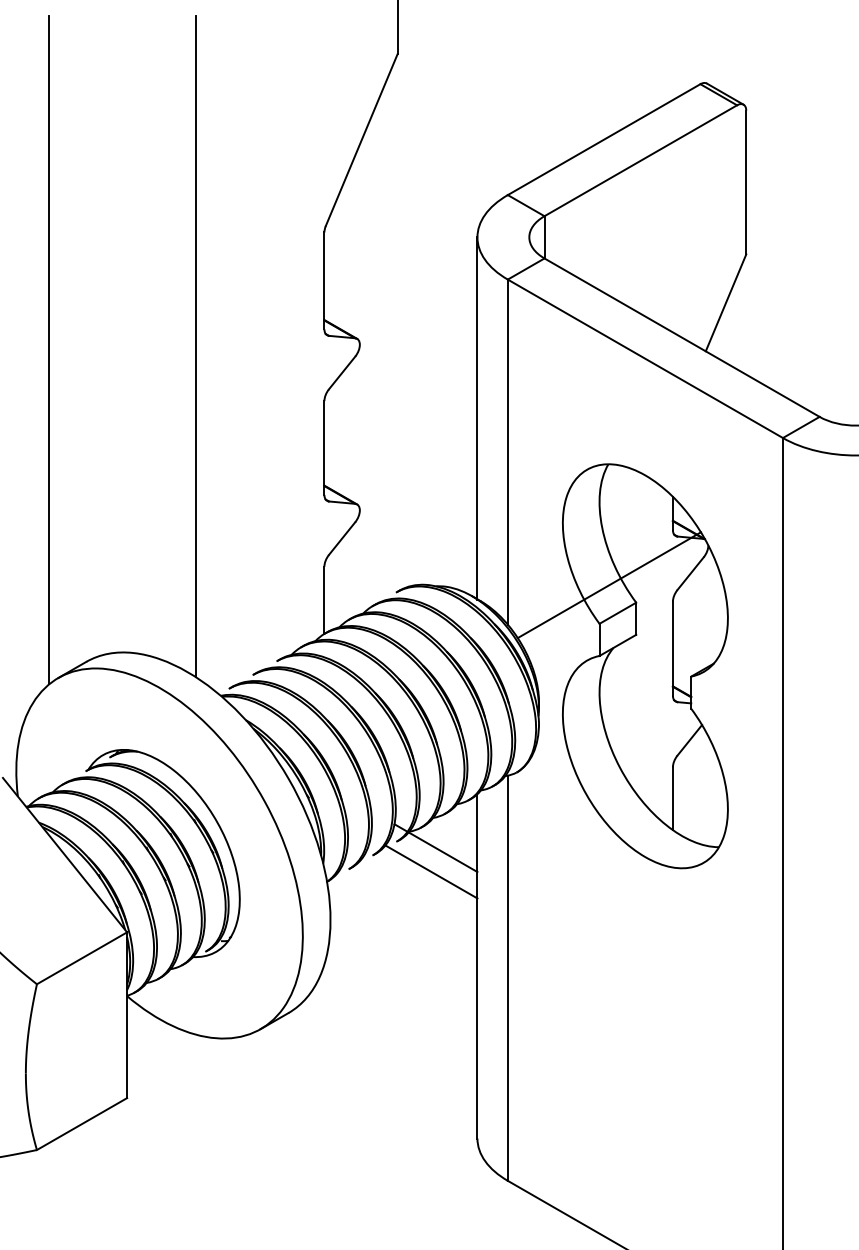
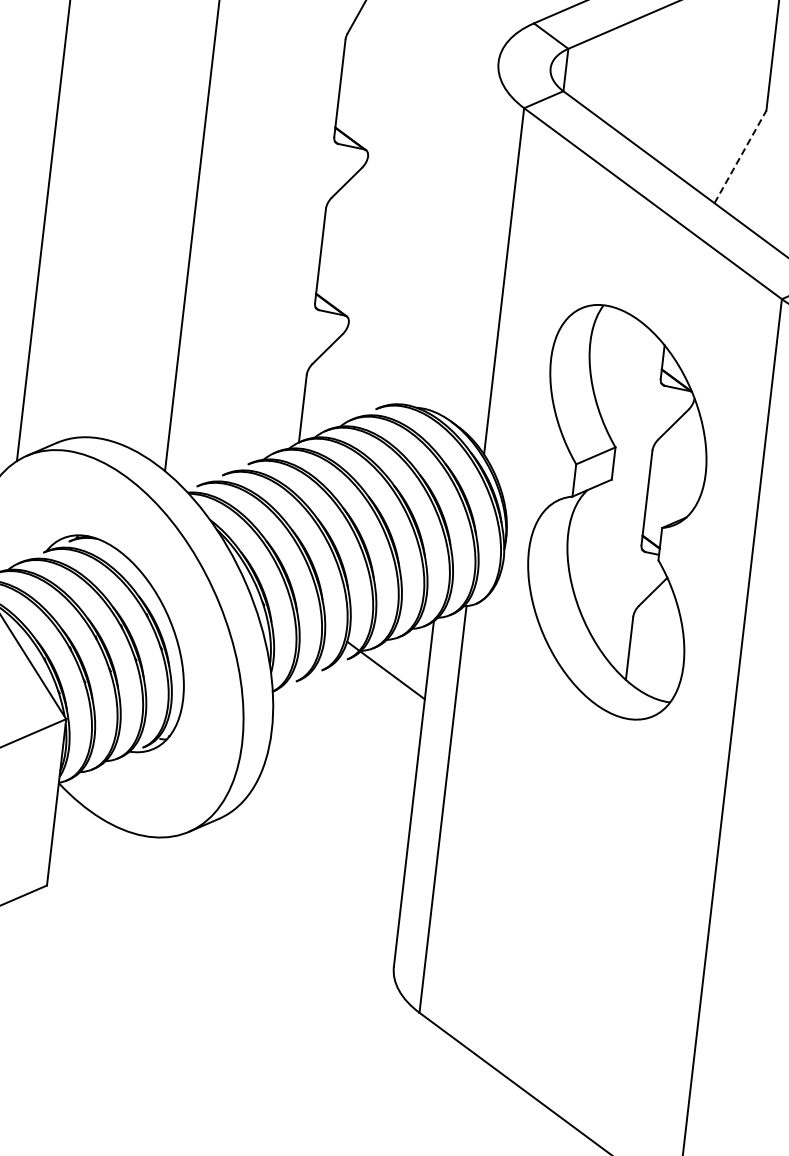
line: (726, 302) -> (740, 156), solid -> dashed
line: (477, 418) -> (477, 244), removed
line: (608, 585) -> (589, 426), removed
line: (431, 871) -> (378, 693), removed

